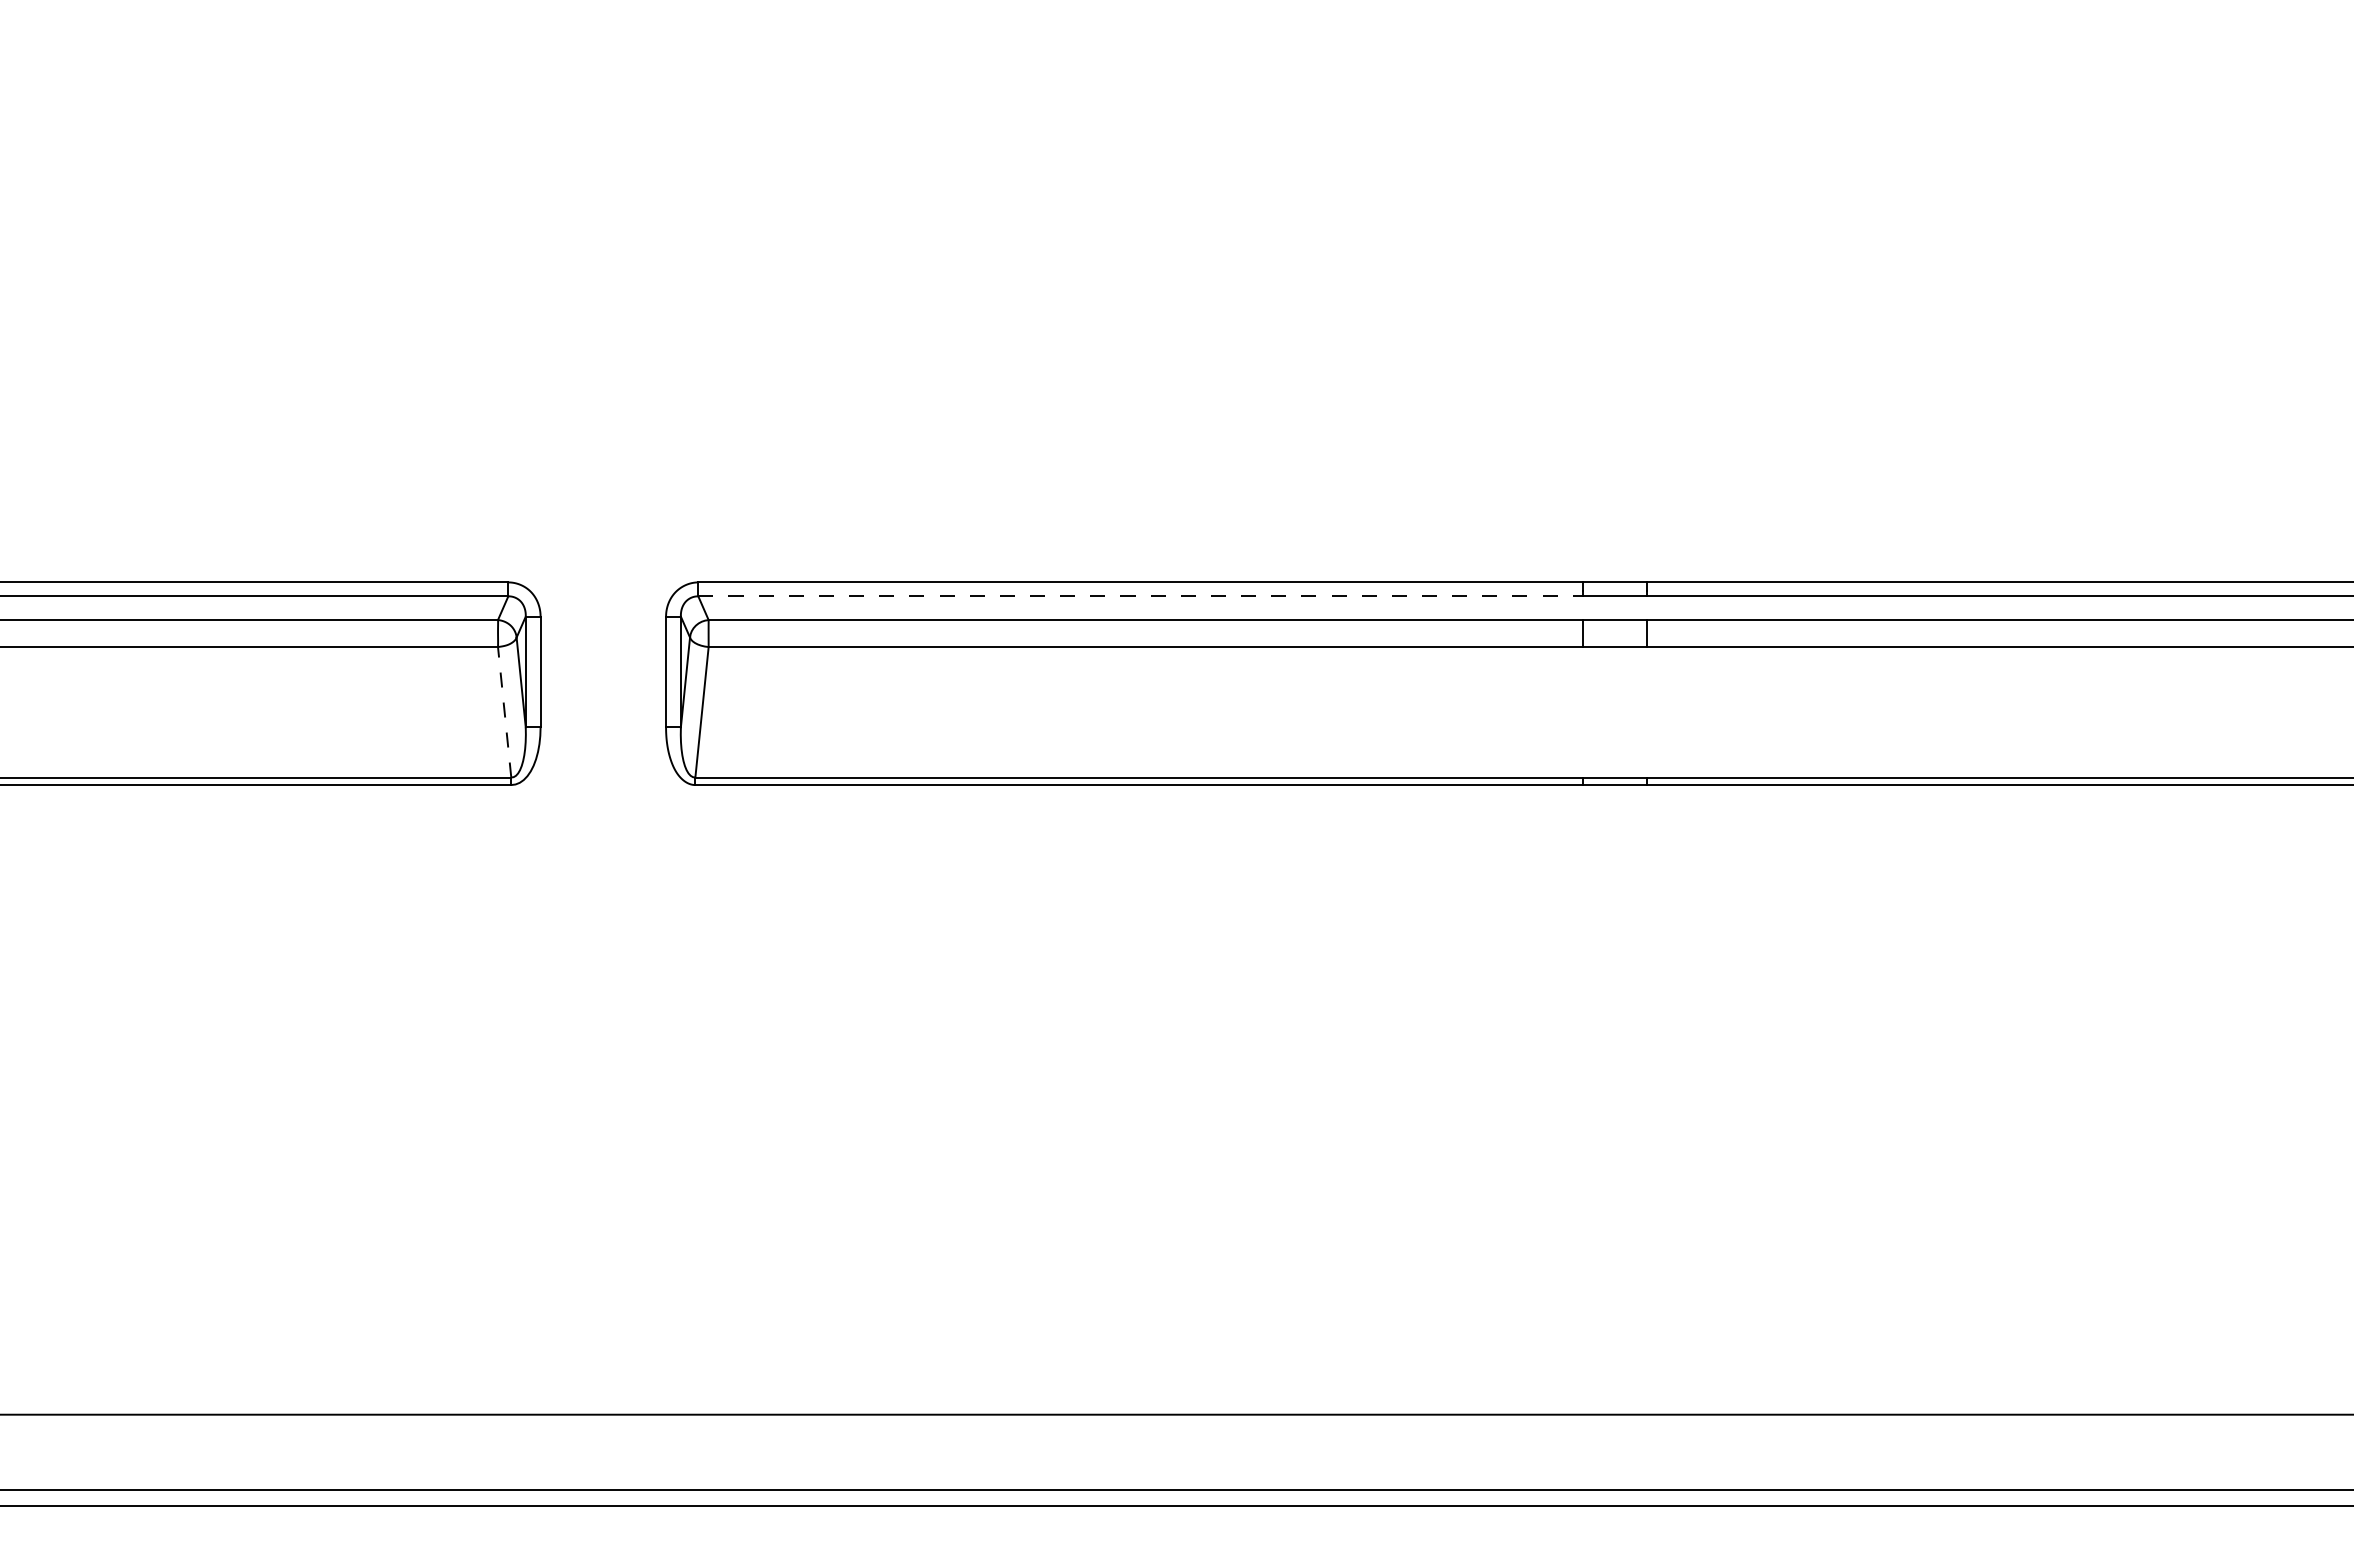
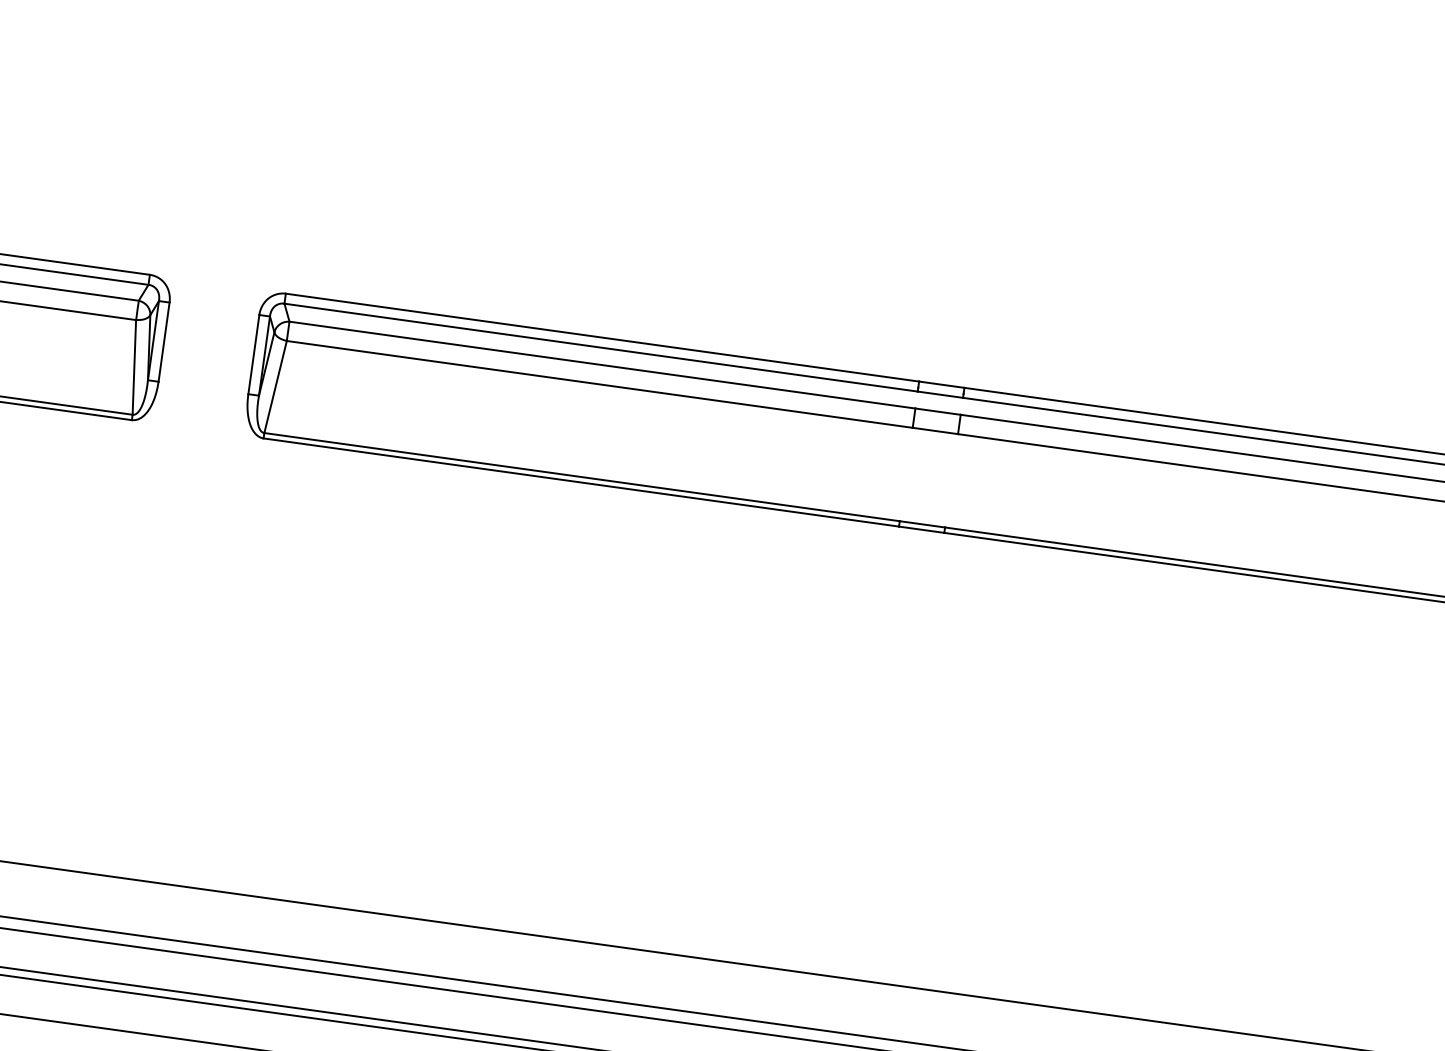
line: (1141, 596) -> (601, 347), dashed -> solid
line: (504, 712) -> (134, 367), dashed -> solid

